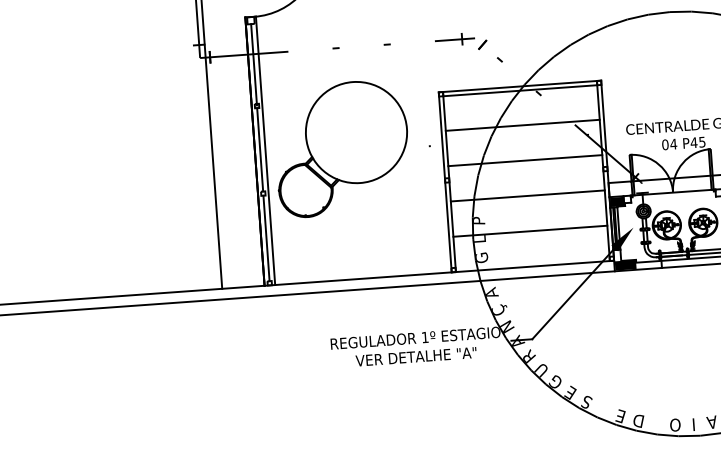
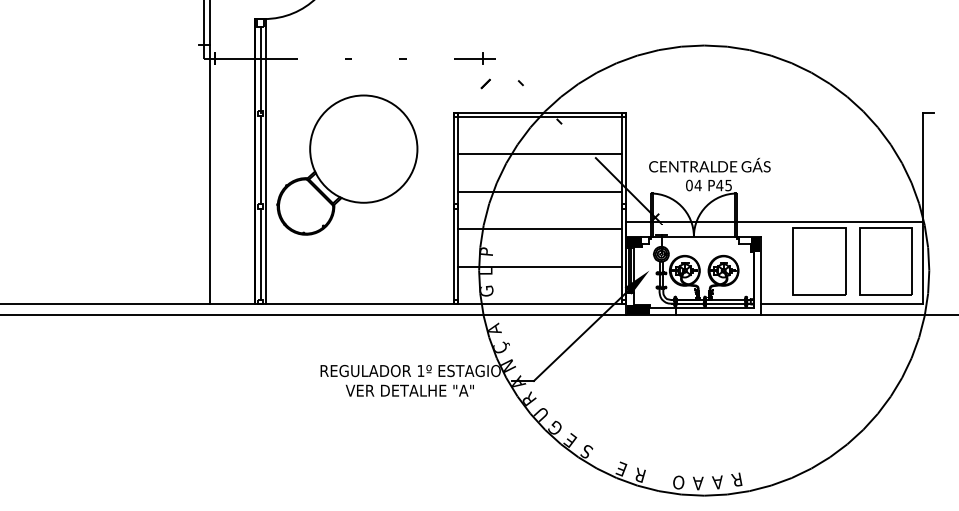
line: (482, 44) -> (485, 83), moved
text: (638, 420) -> (640, 474), D -> R
text: (693, 423) -> (698, 482), I -> A

